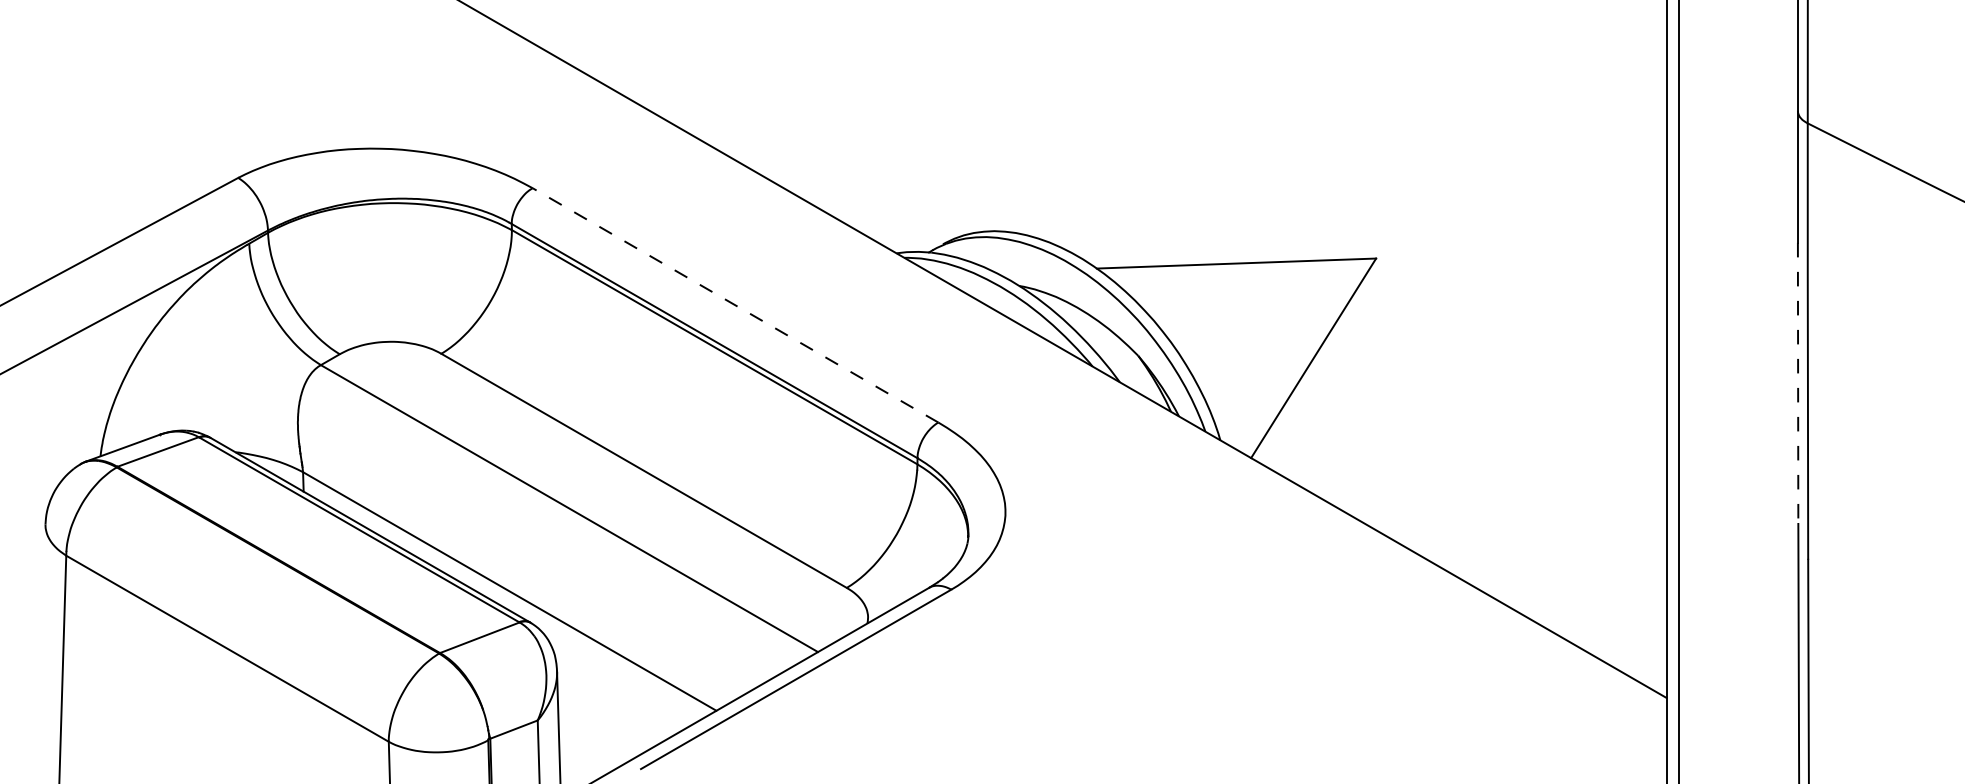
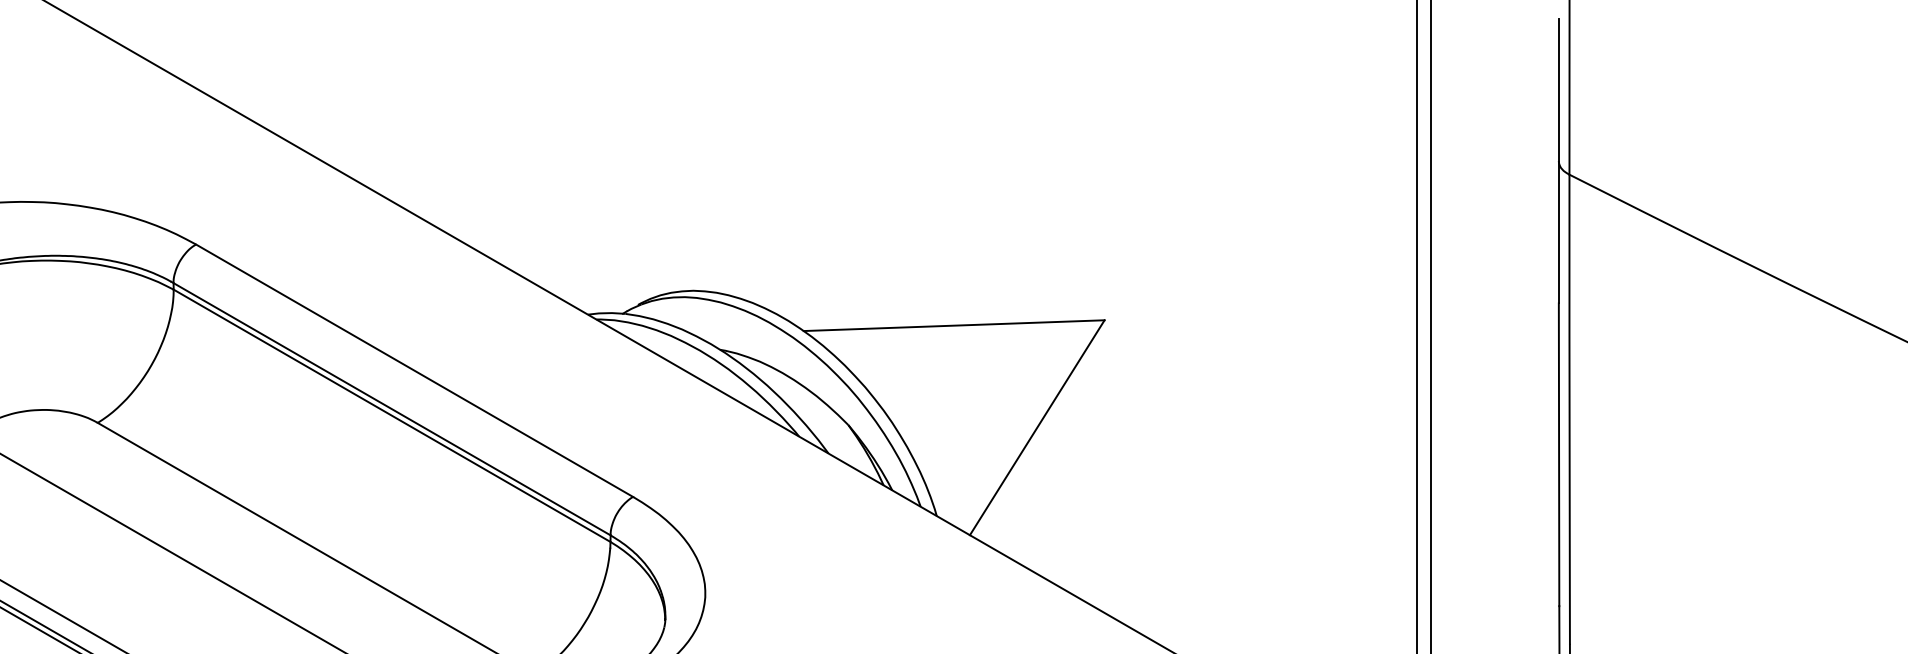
line: (735, 305) -> (414, 370), dashed -> solid
line: (1798, 383) -> (1559, 454), dashed -> solid

